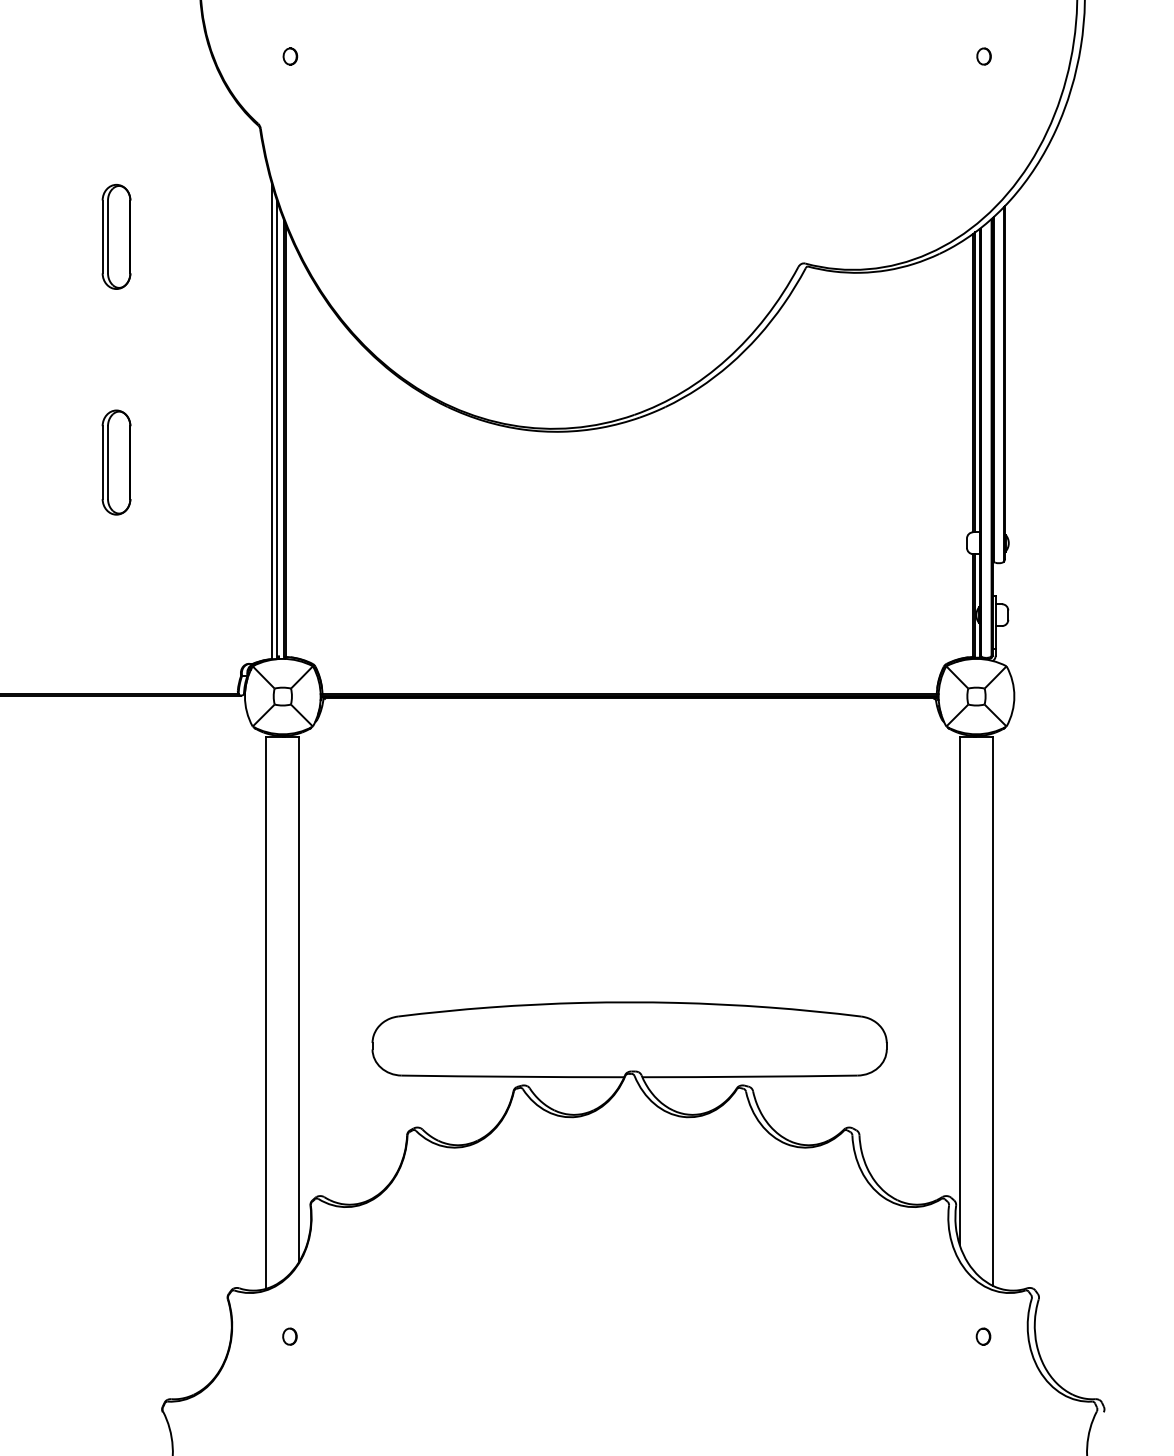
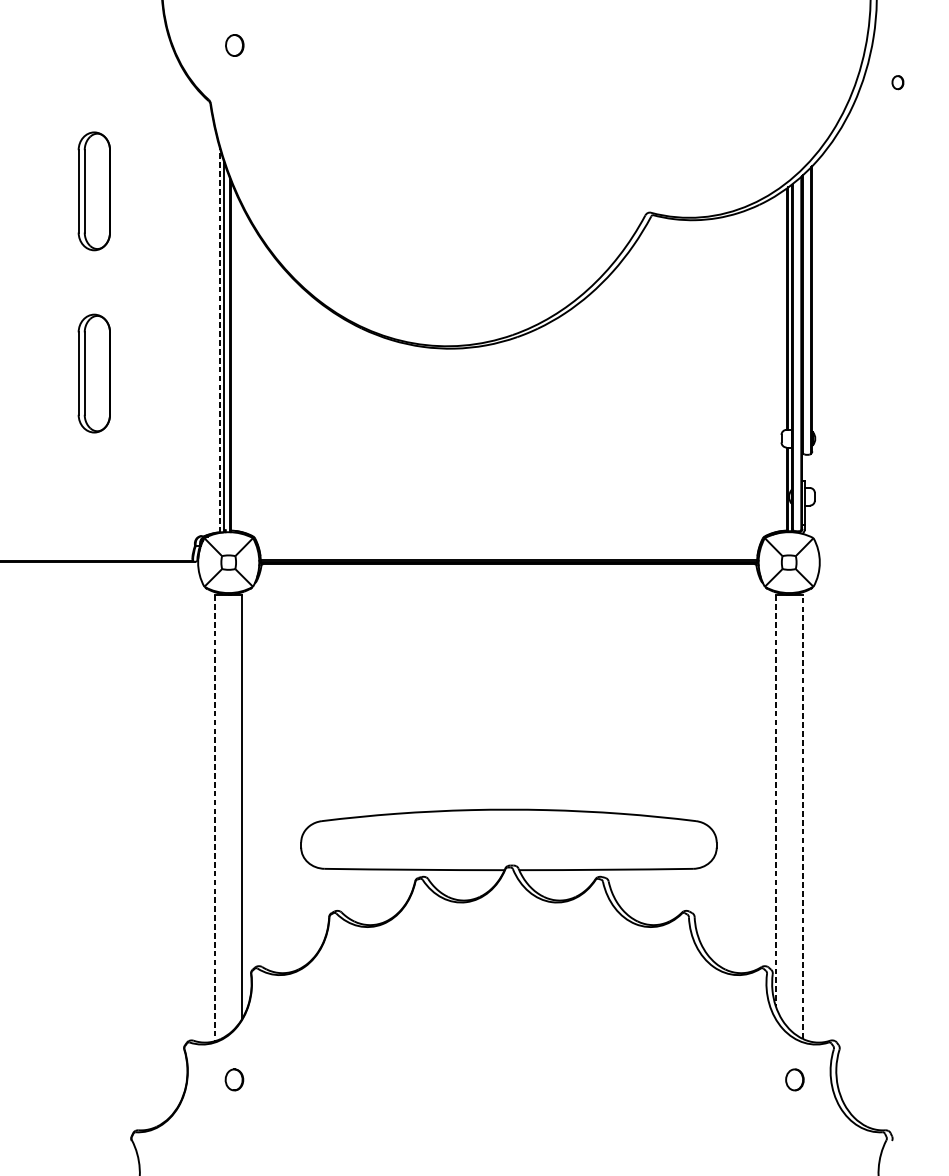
part: (290, 56) -> (234, 45), size x1.6
part: (983, 56) -> (897, 82), moved
part: (116, 236) -> (94, 190), size x1.4
line: (271, 420) -> (219, 339), solid -> dashed
part: (116, 462) -> (94, 373), size x1.4
line: (959, 991) -> (775, 800), solid -> dashed
line: (993, 1010) -> (802, 816), solid -> dashed
line: (266, 1012) -> (215, 817), solid -> dashed
part: (289, 1336) -> (234, 1079), size x1.6
part: (983, 1336) -> (794, 1079), size x1.6

